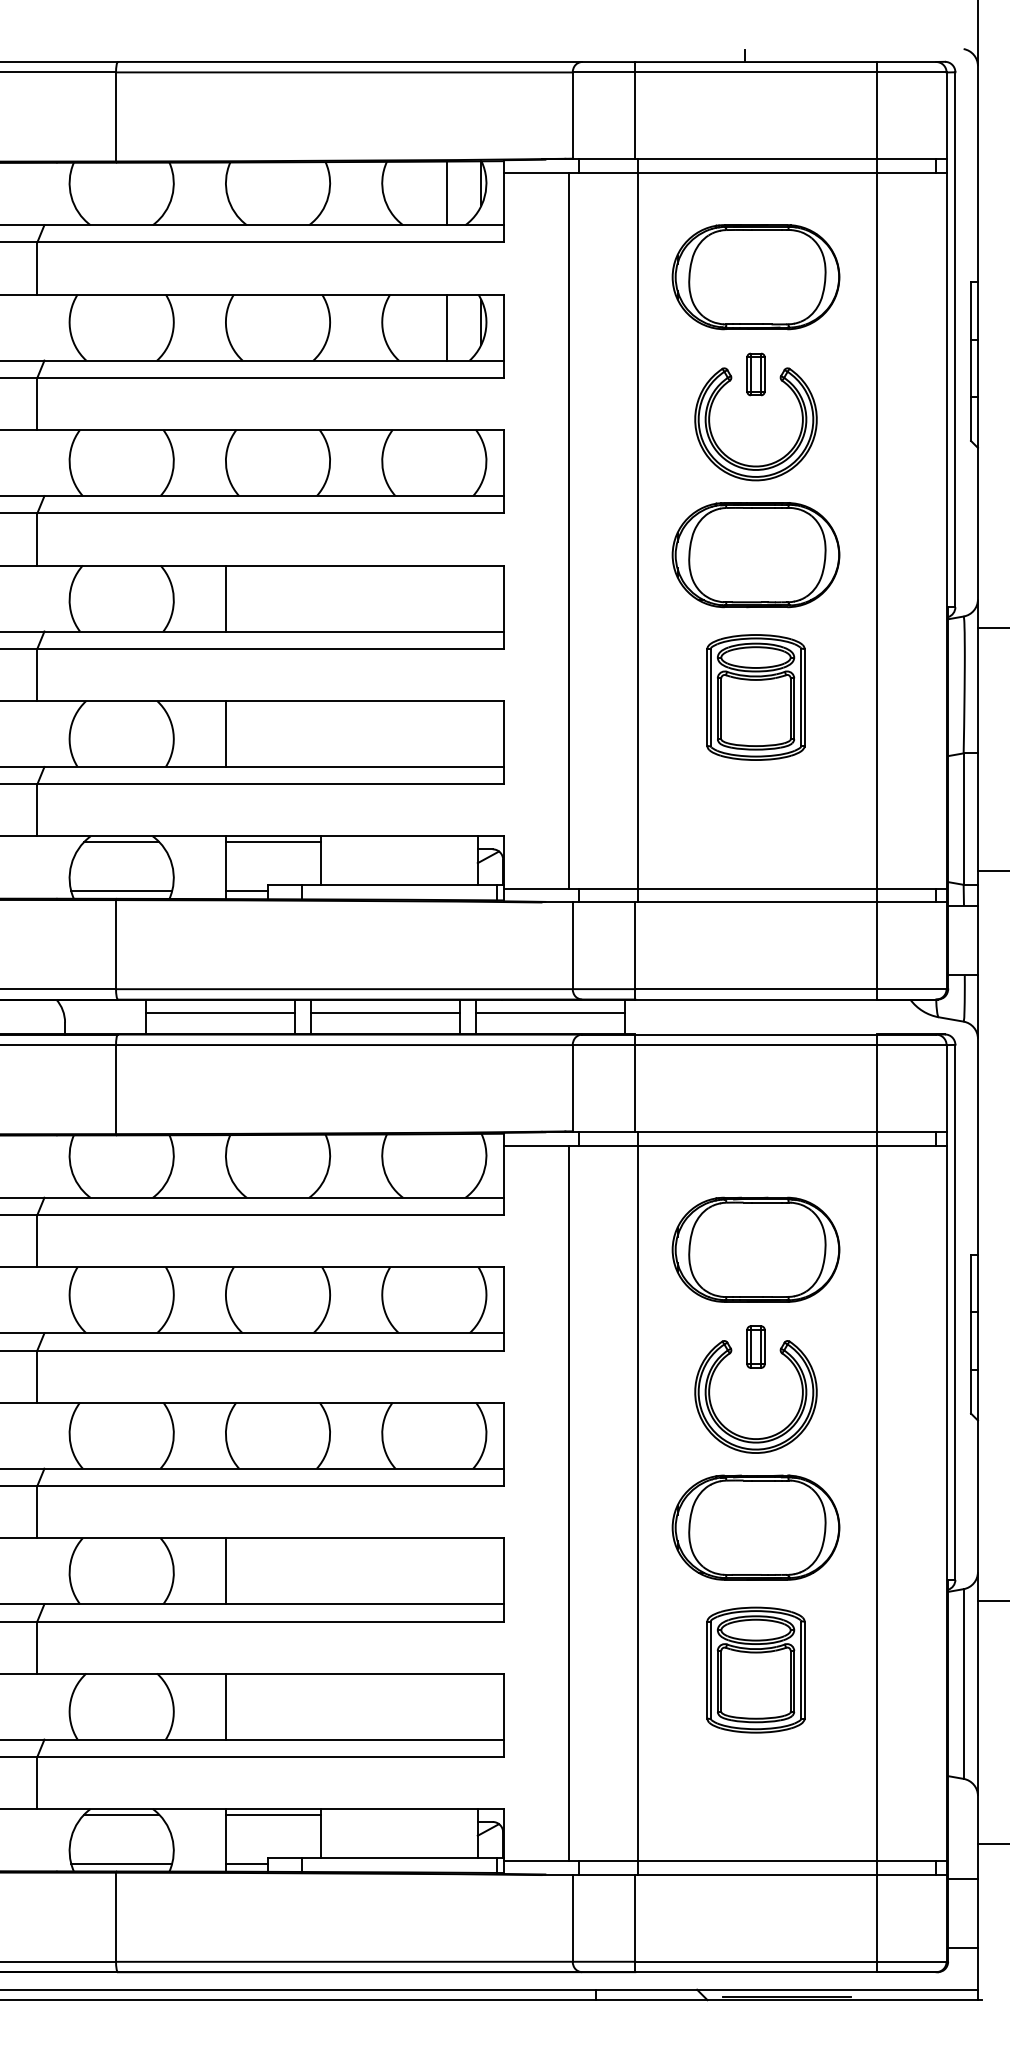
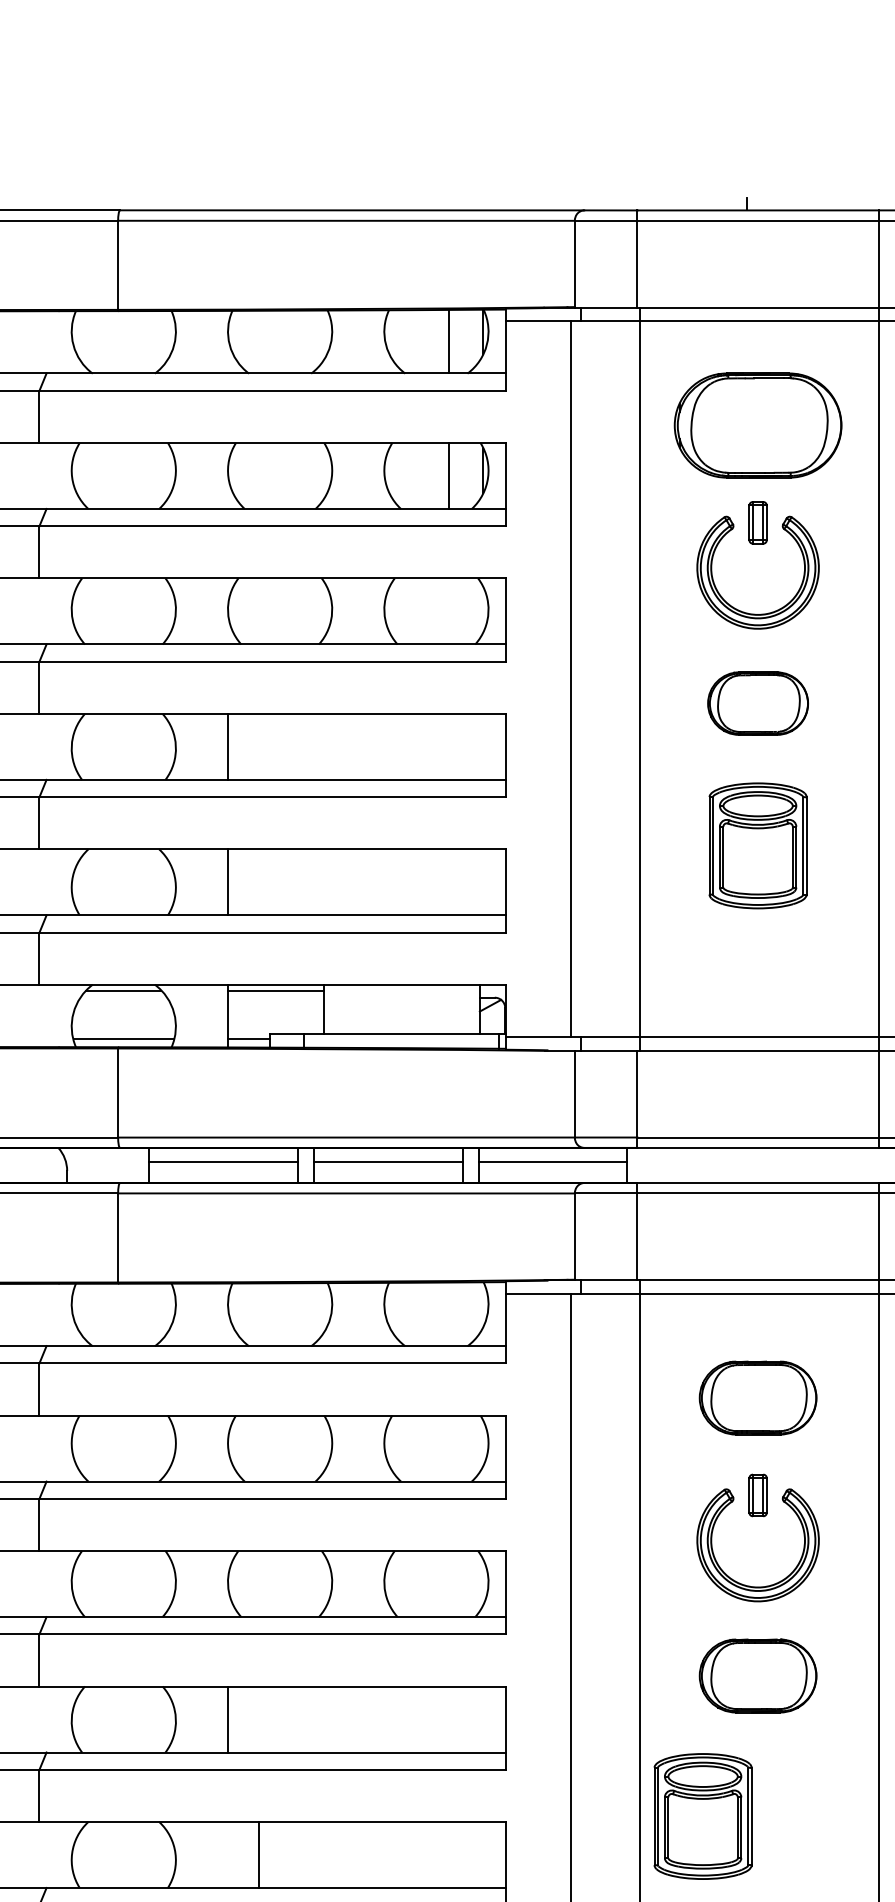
part: (755, 555) -> (757, 703), size x0.6
part: (755, 1249) -> (757, 1397), size x0.7
part: (755, 1527) -> (757, 1675), size x0.7
part: (755, 1669) -> (702, 1815), moved
line: (225, 1706) -> (258, 1854), moved

